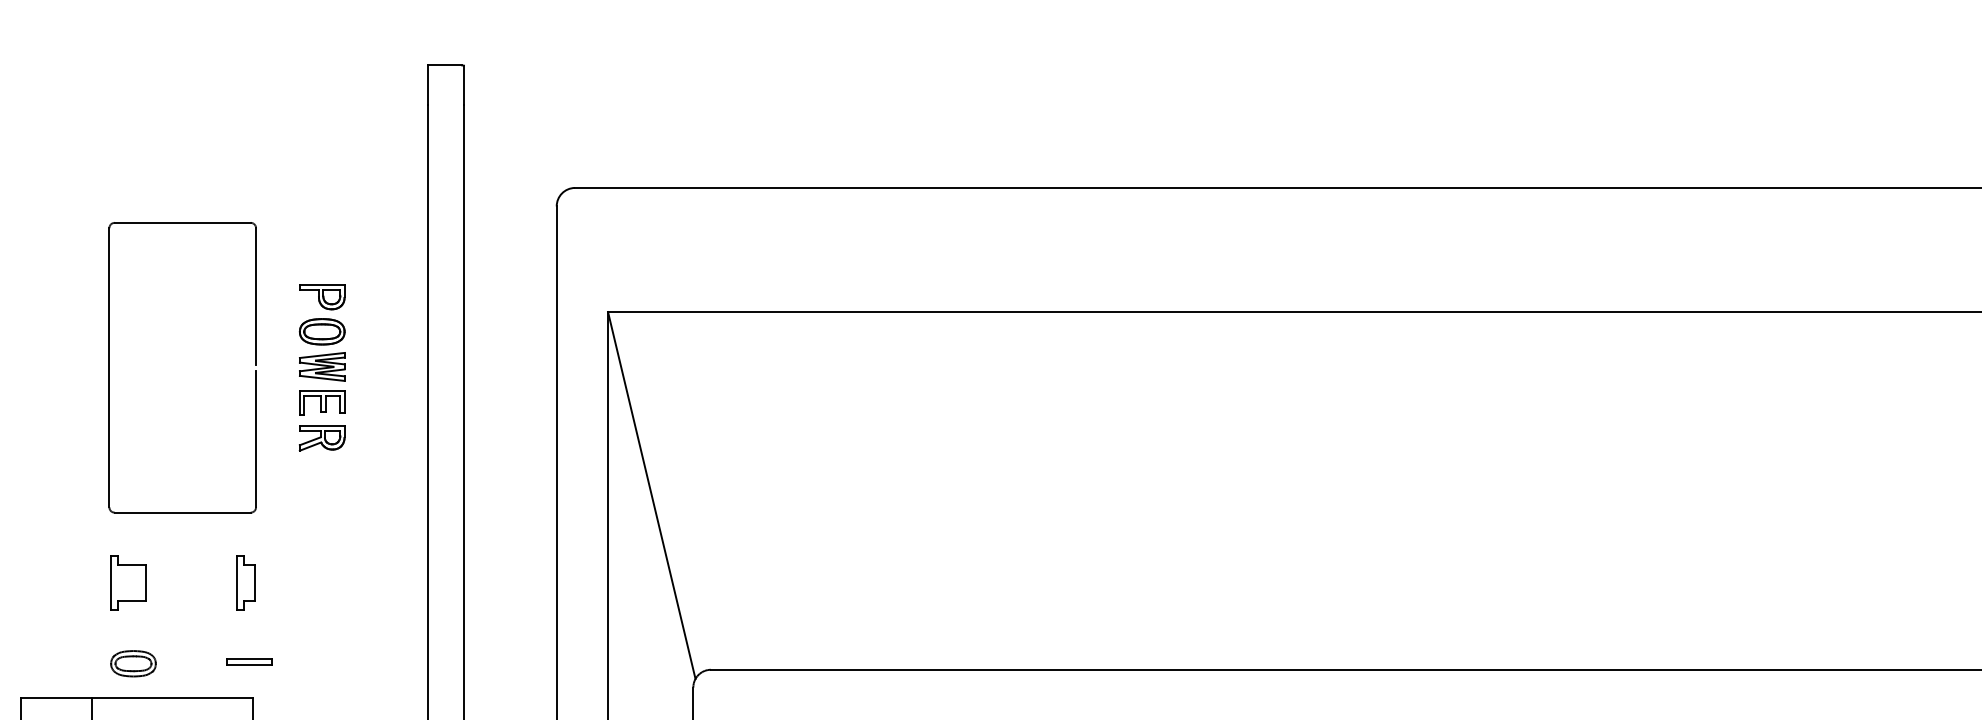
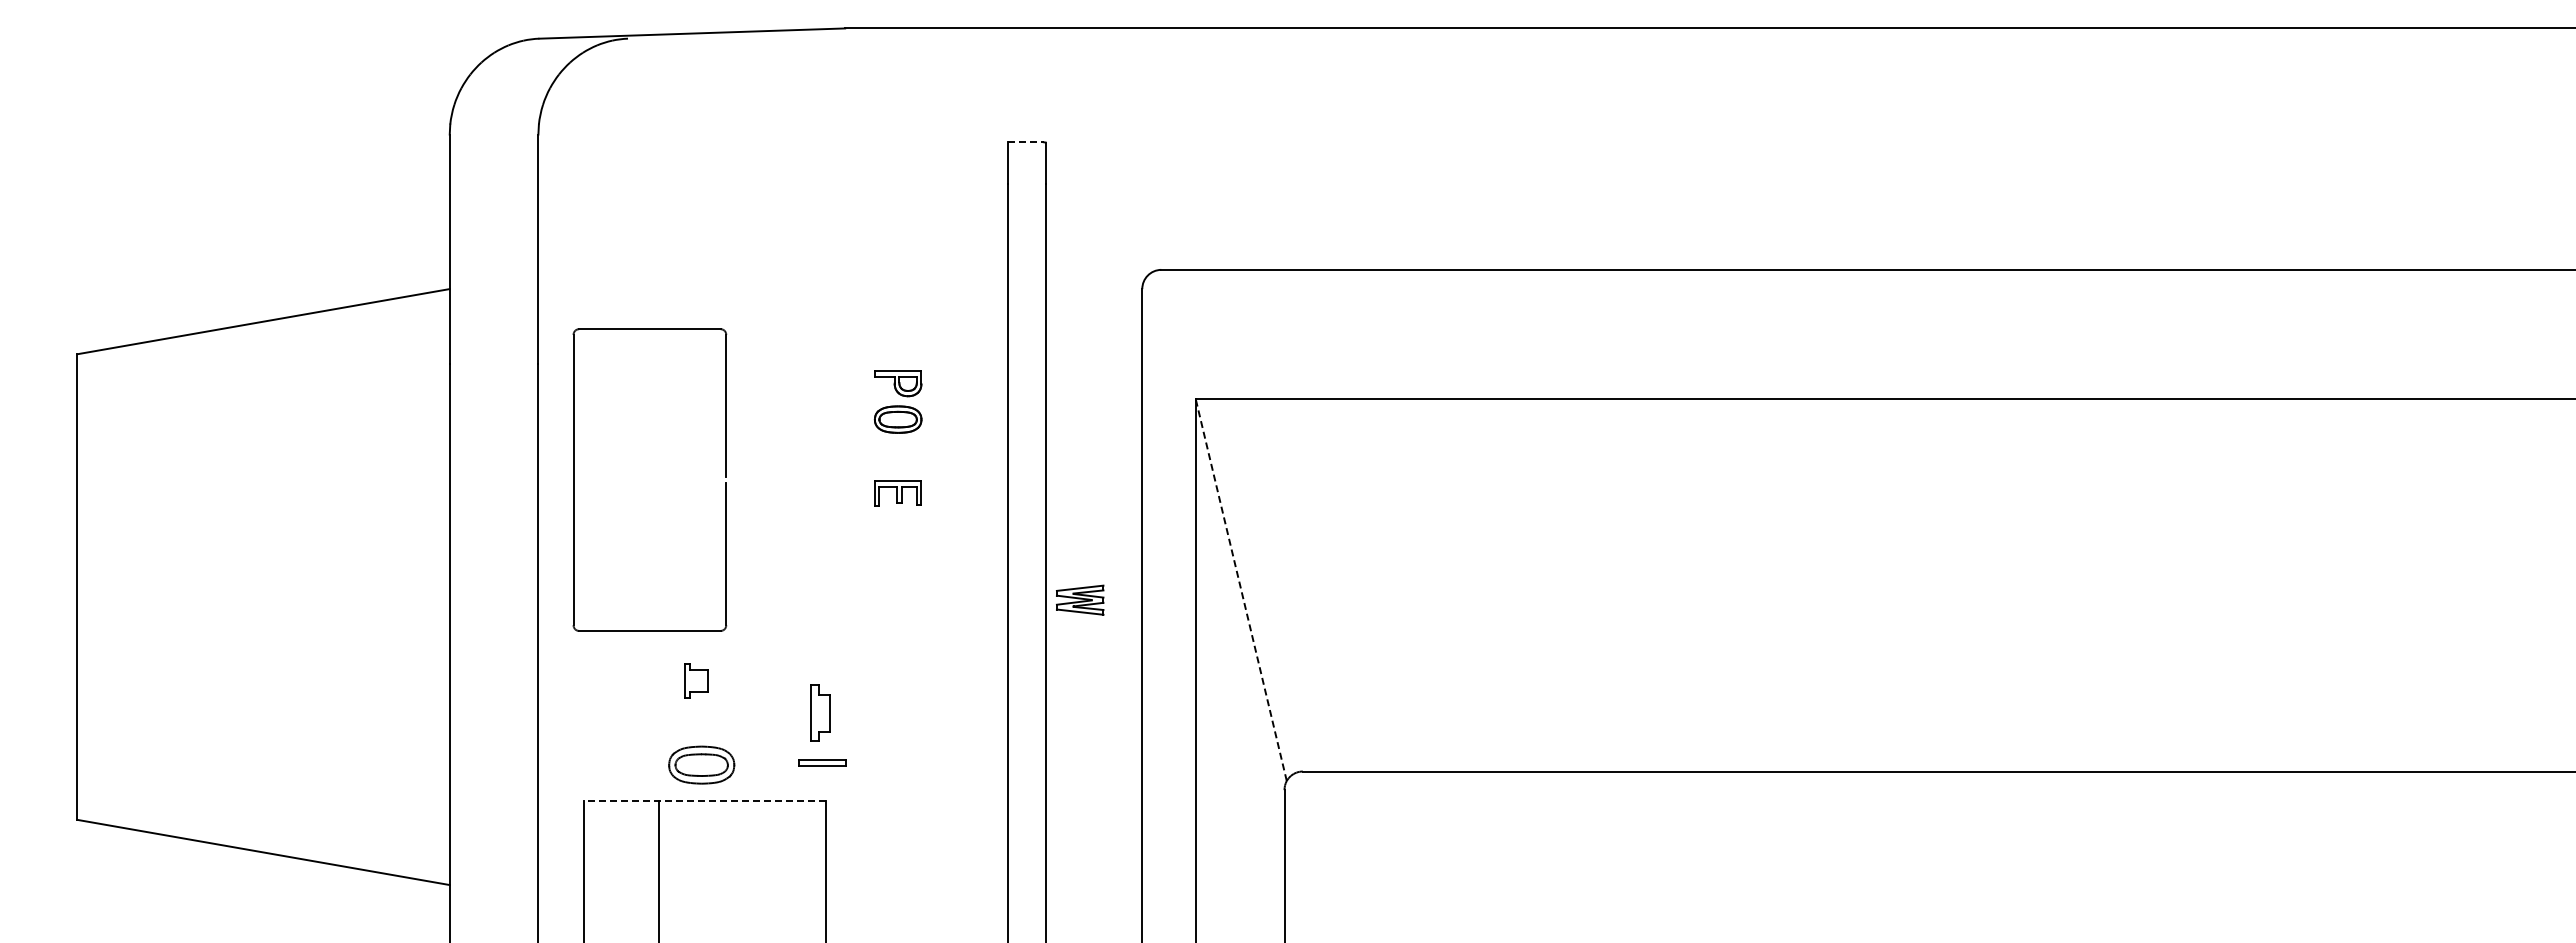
line: (445, 65) -> (1026, 142), solid -> dashed
part: (322, 366) -> (1080, 599), moved
part: (110, 367) -> (574, 479), moved
part: (321, 438) -> (897, 530), removed
line: (652, 494) -> (1241, 589), solid -> dashed
part: (128, 582) -> (696, 680), size x0.6
part: (245, 582) -> (820, 712), moved
part: (133, 664) -> (701, 765), size x1.4
line: (136, 698) -> (704, 801), solid -> dashed

